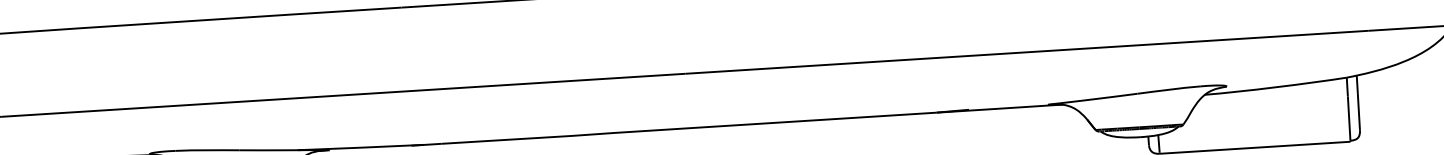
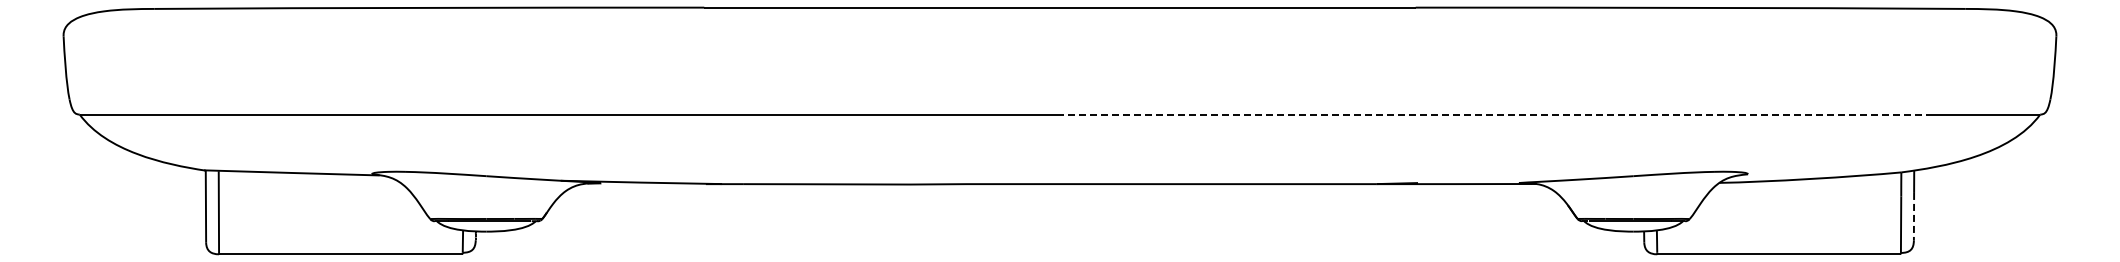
line: (1027, 52) -> (1496, 114), solid -> dashed
line: (1359, 111) -> (1914, 216), solid -> dashed

